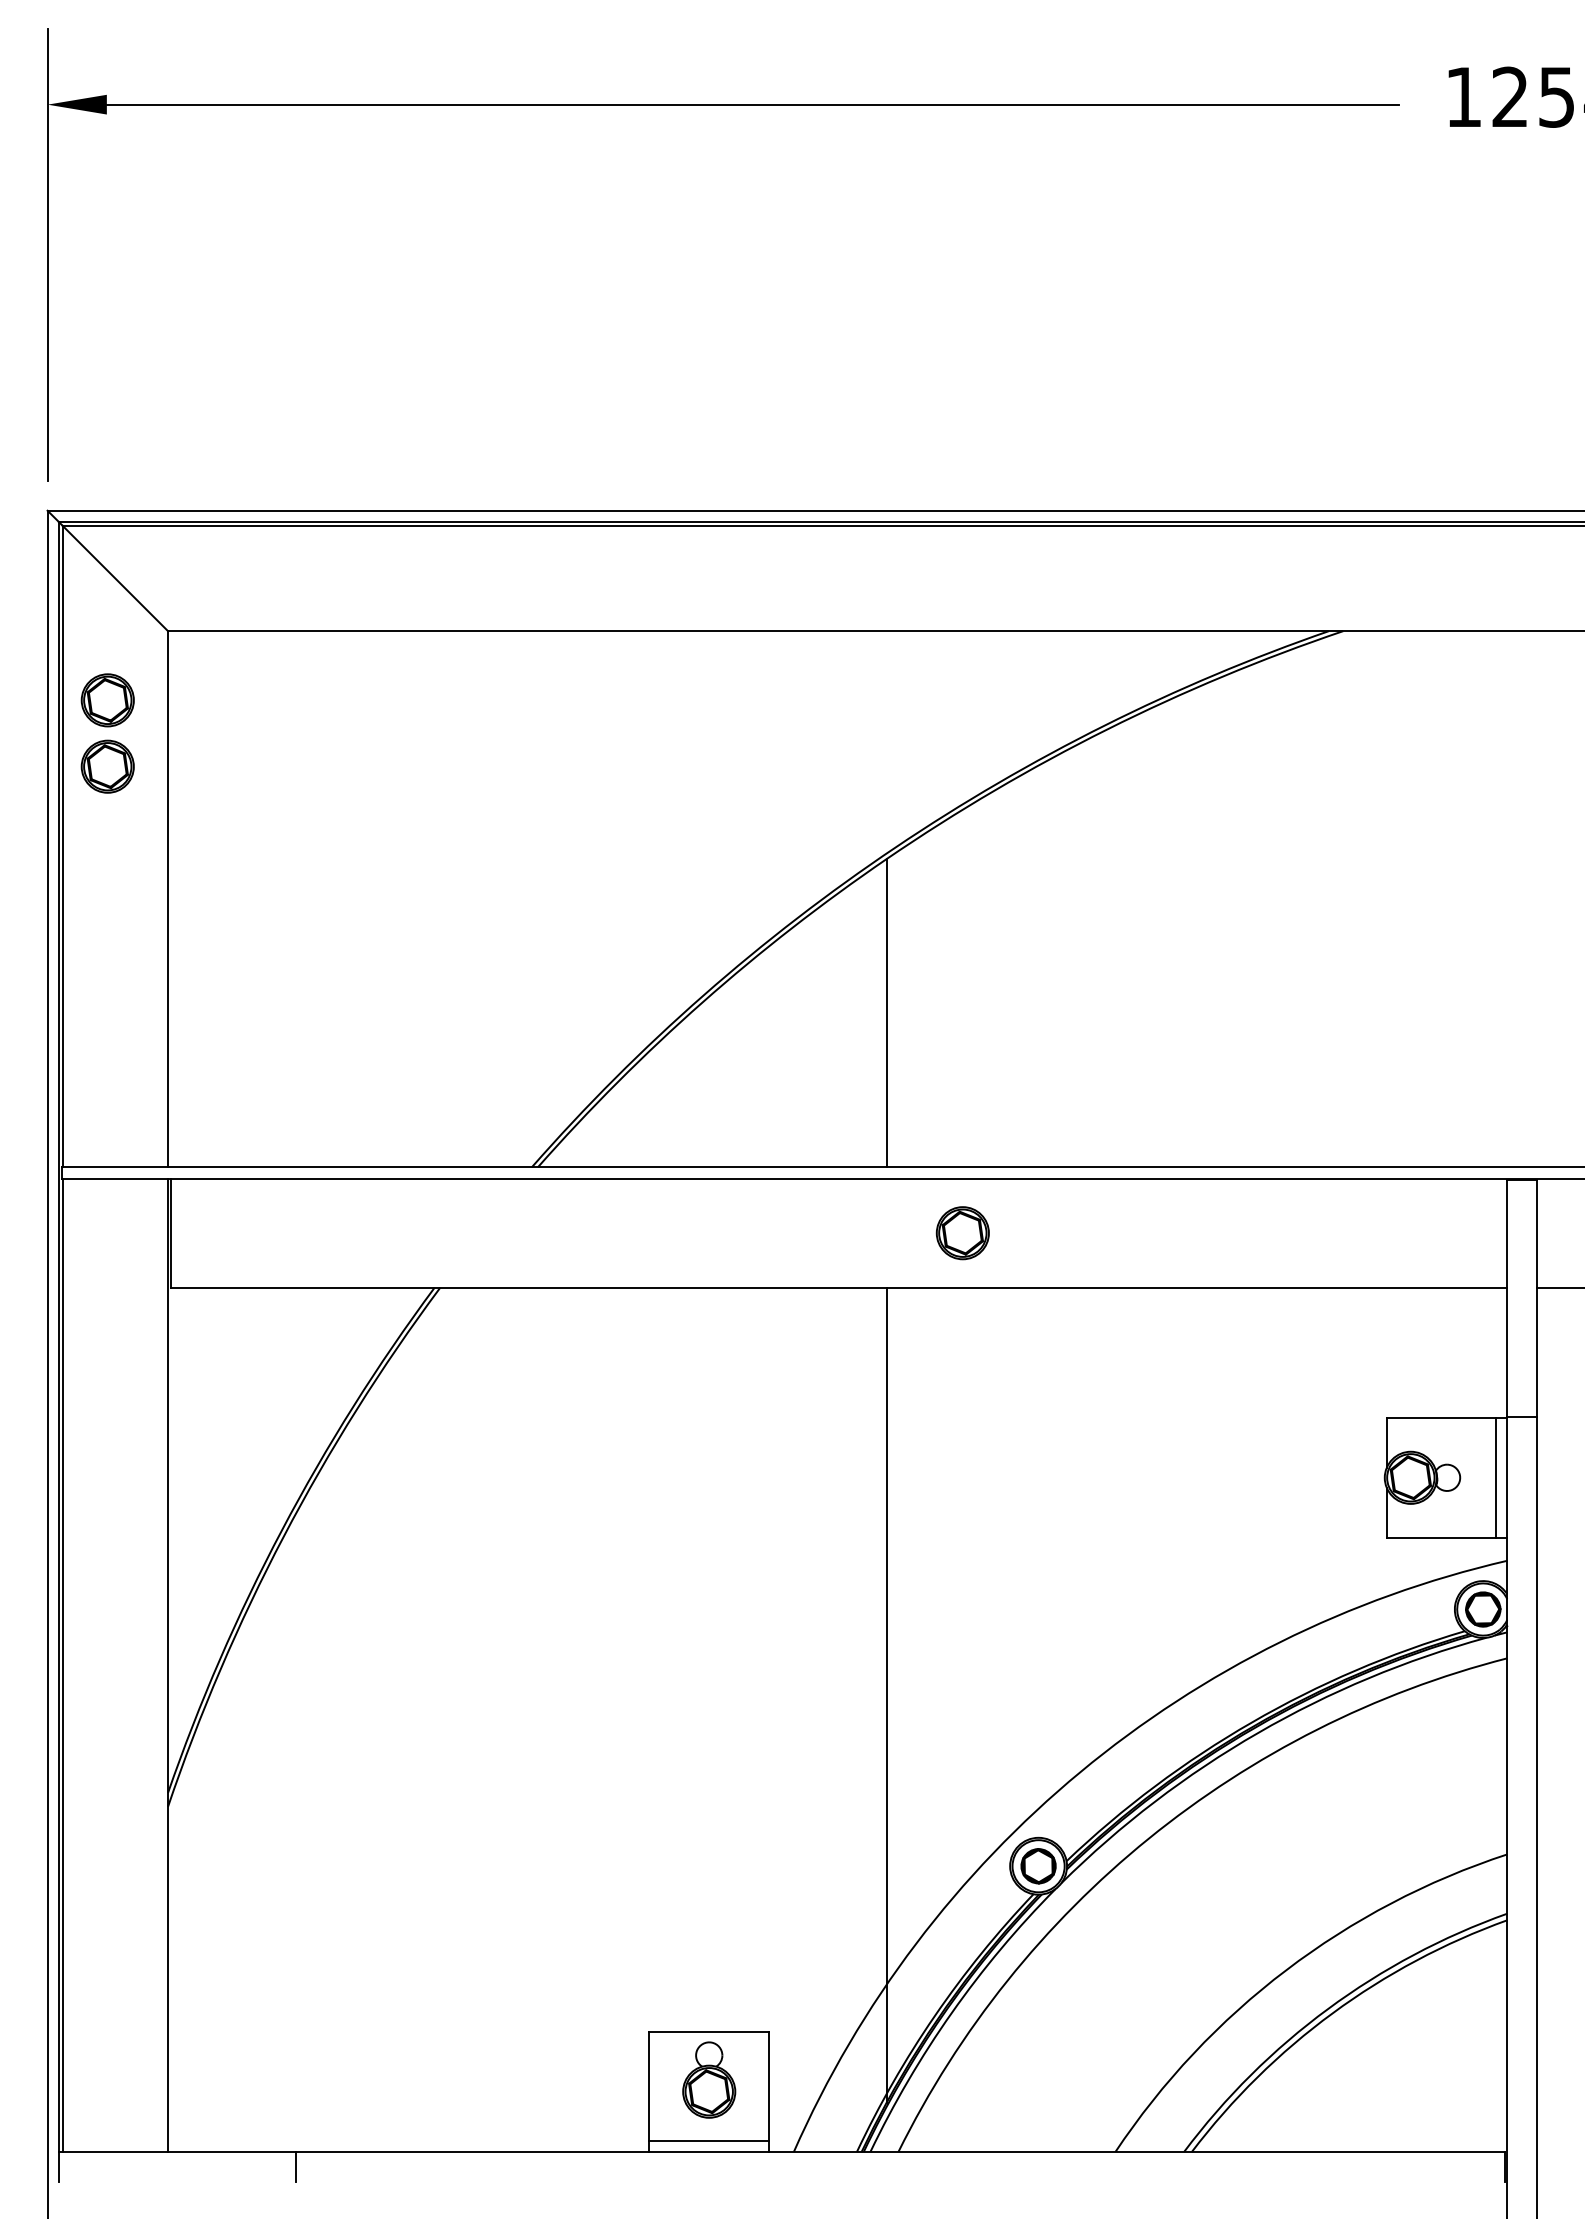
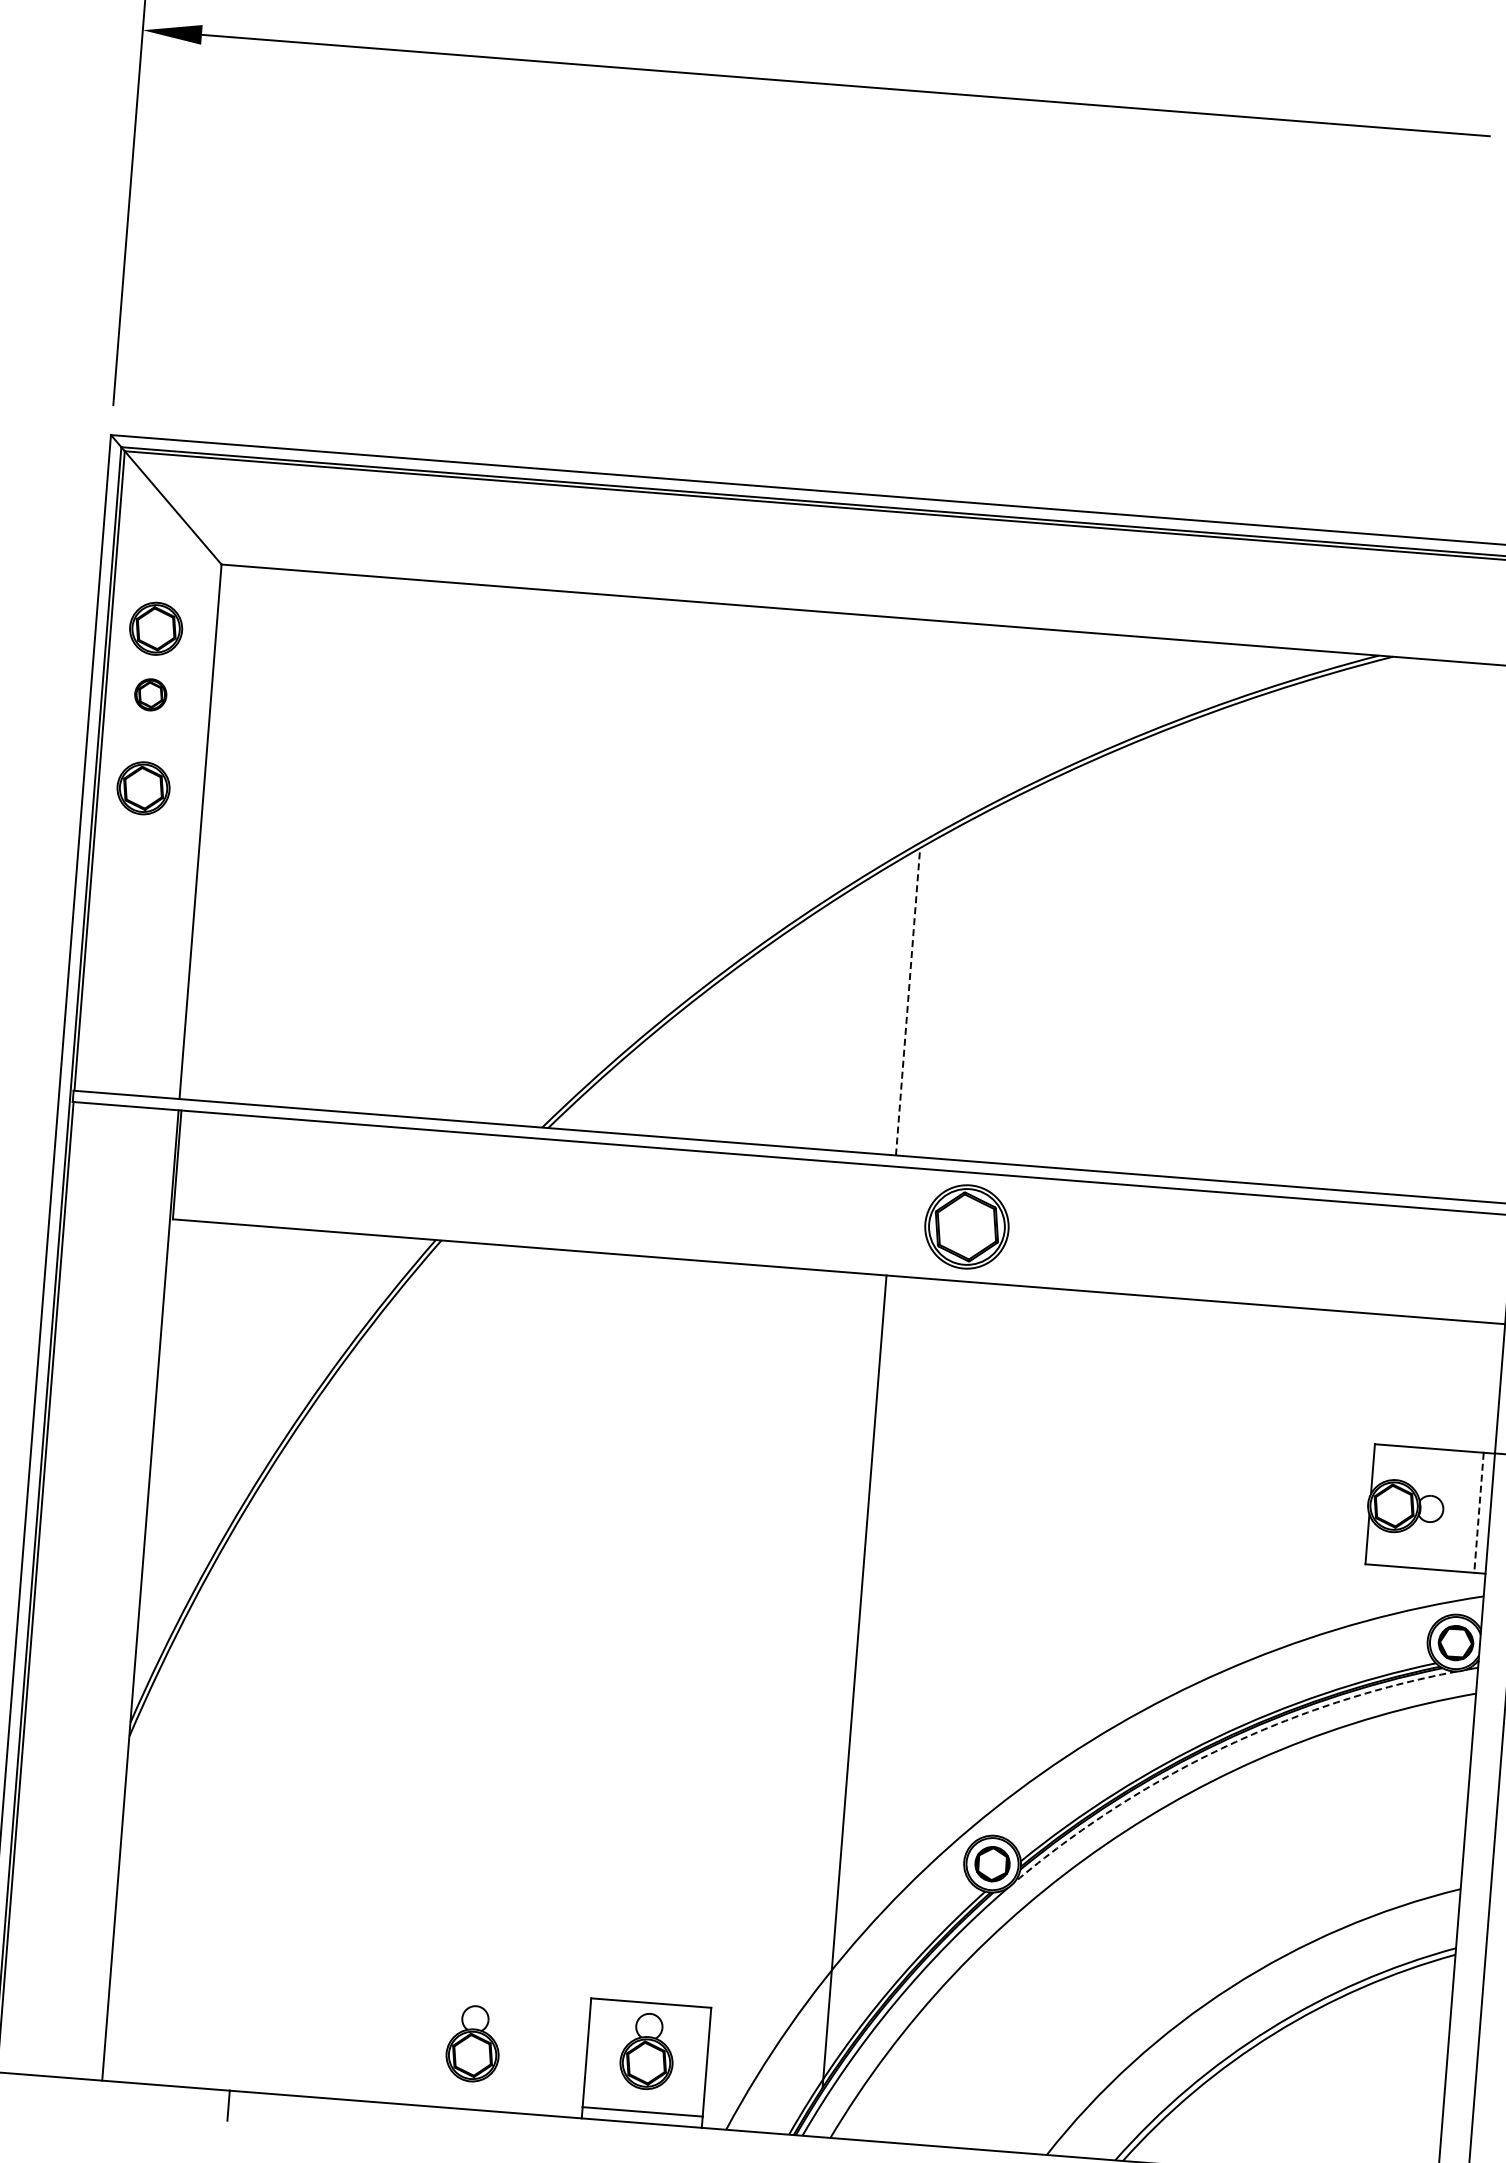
part: (107, 766) -> (150, 694), size x0.6
part: (107, 860) -> (143, 788), added
line: (886, 1012) -> (907, 1001), solid -> dashed
part: (962, 1233) -> (966, 1227), size x1.6
line: (1495, 1478) -> (1478, 1513), solid -> dashed
arc: (1258, 1732) -> (1222, 1748), solid -> dashed
part: (535, 2085) -> (473, 2043), added

